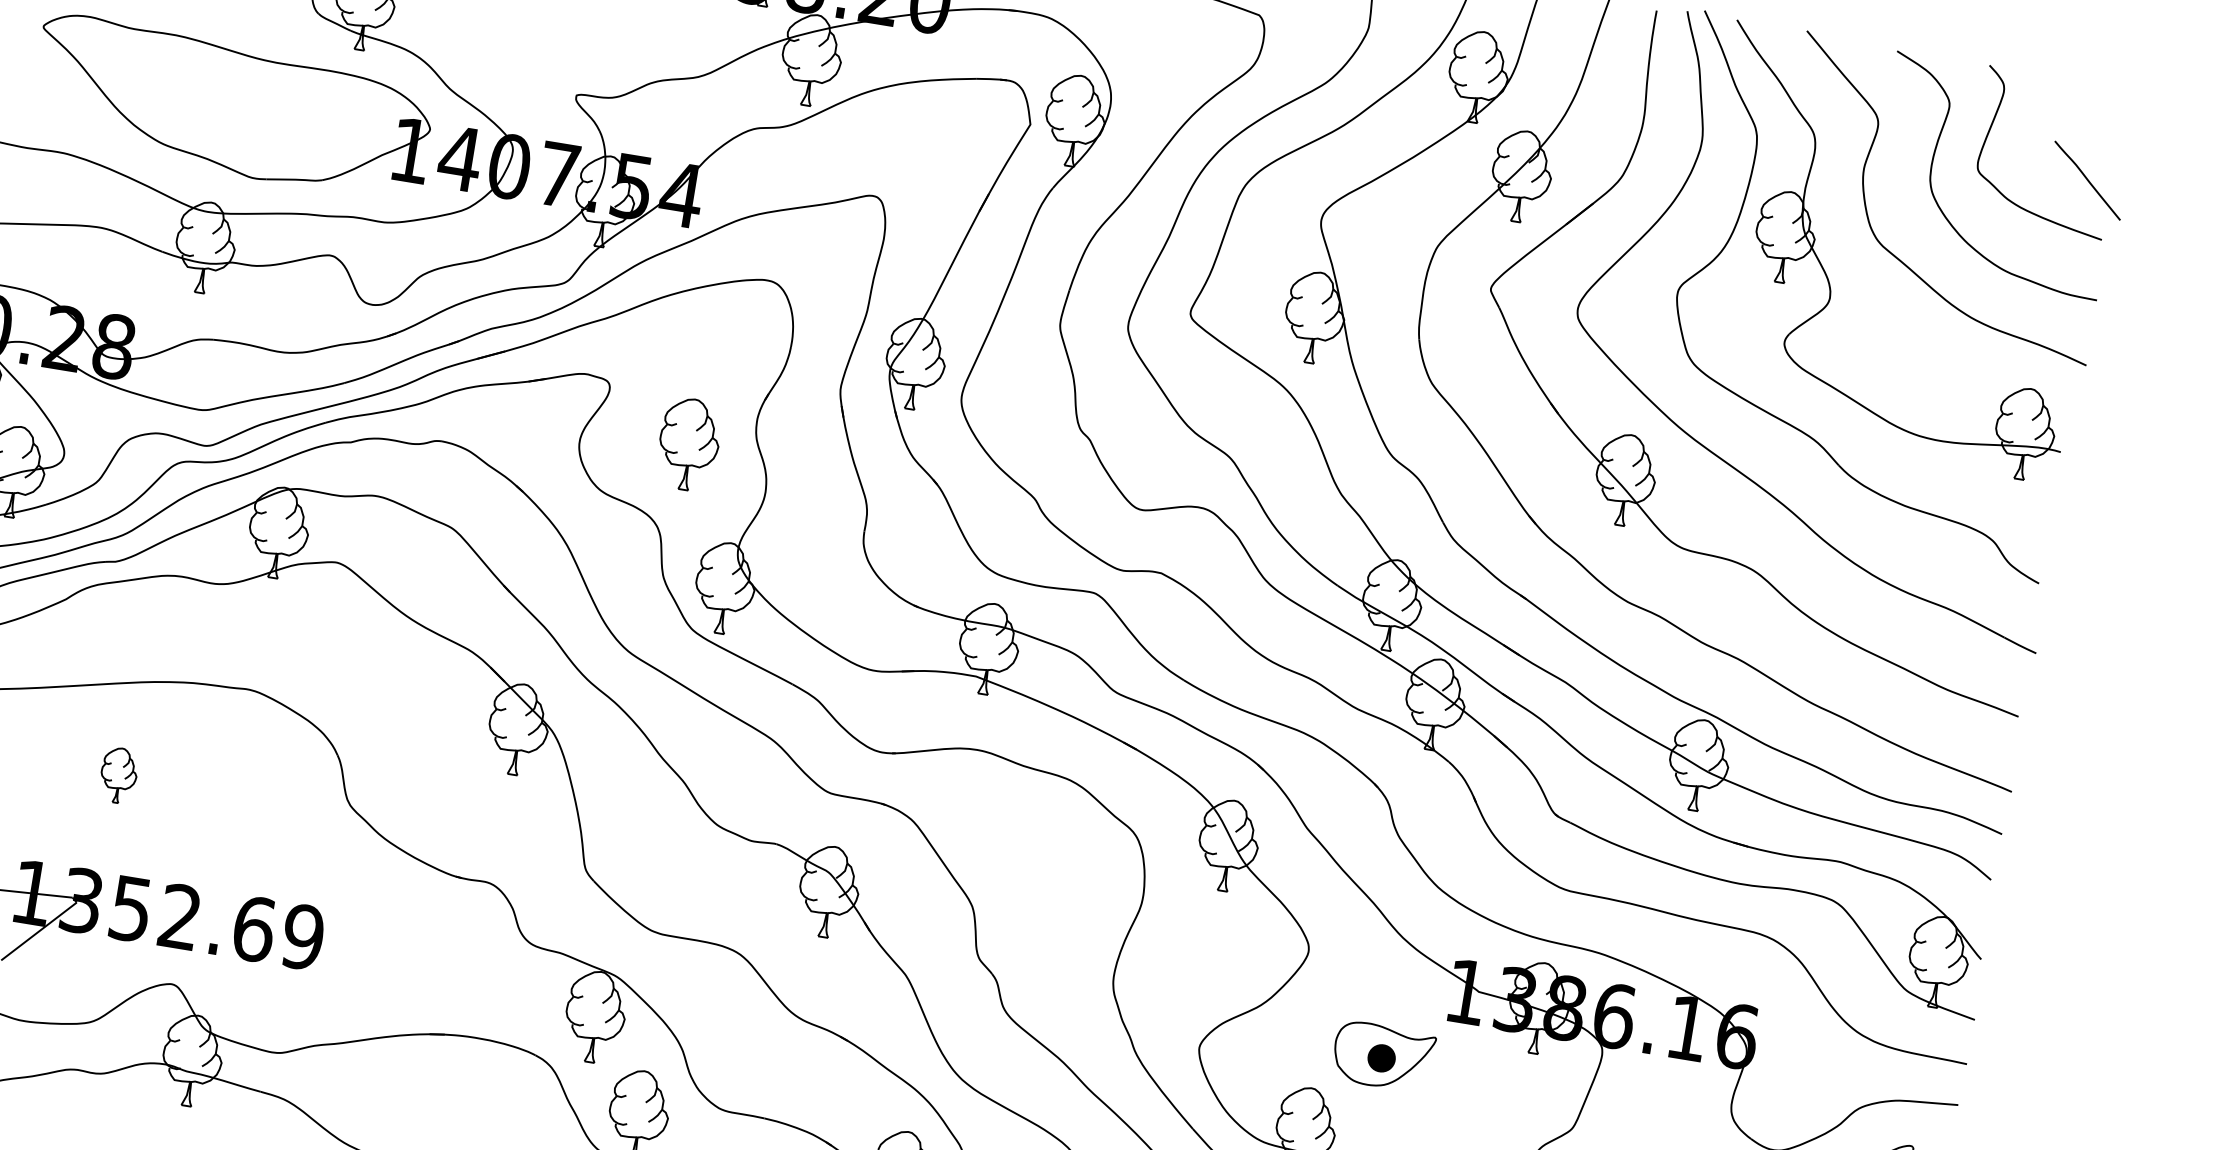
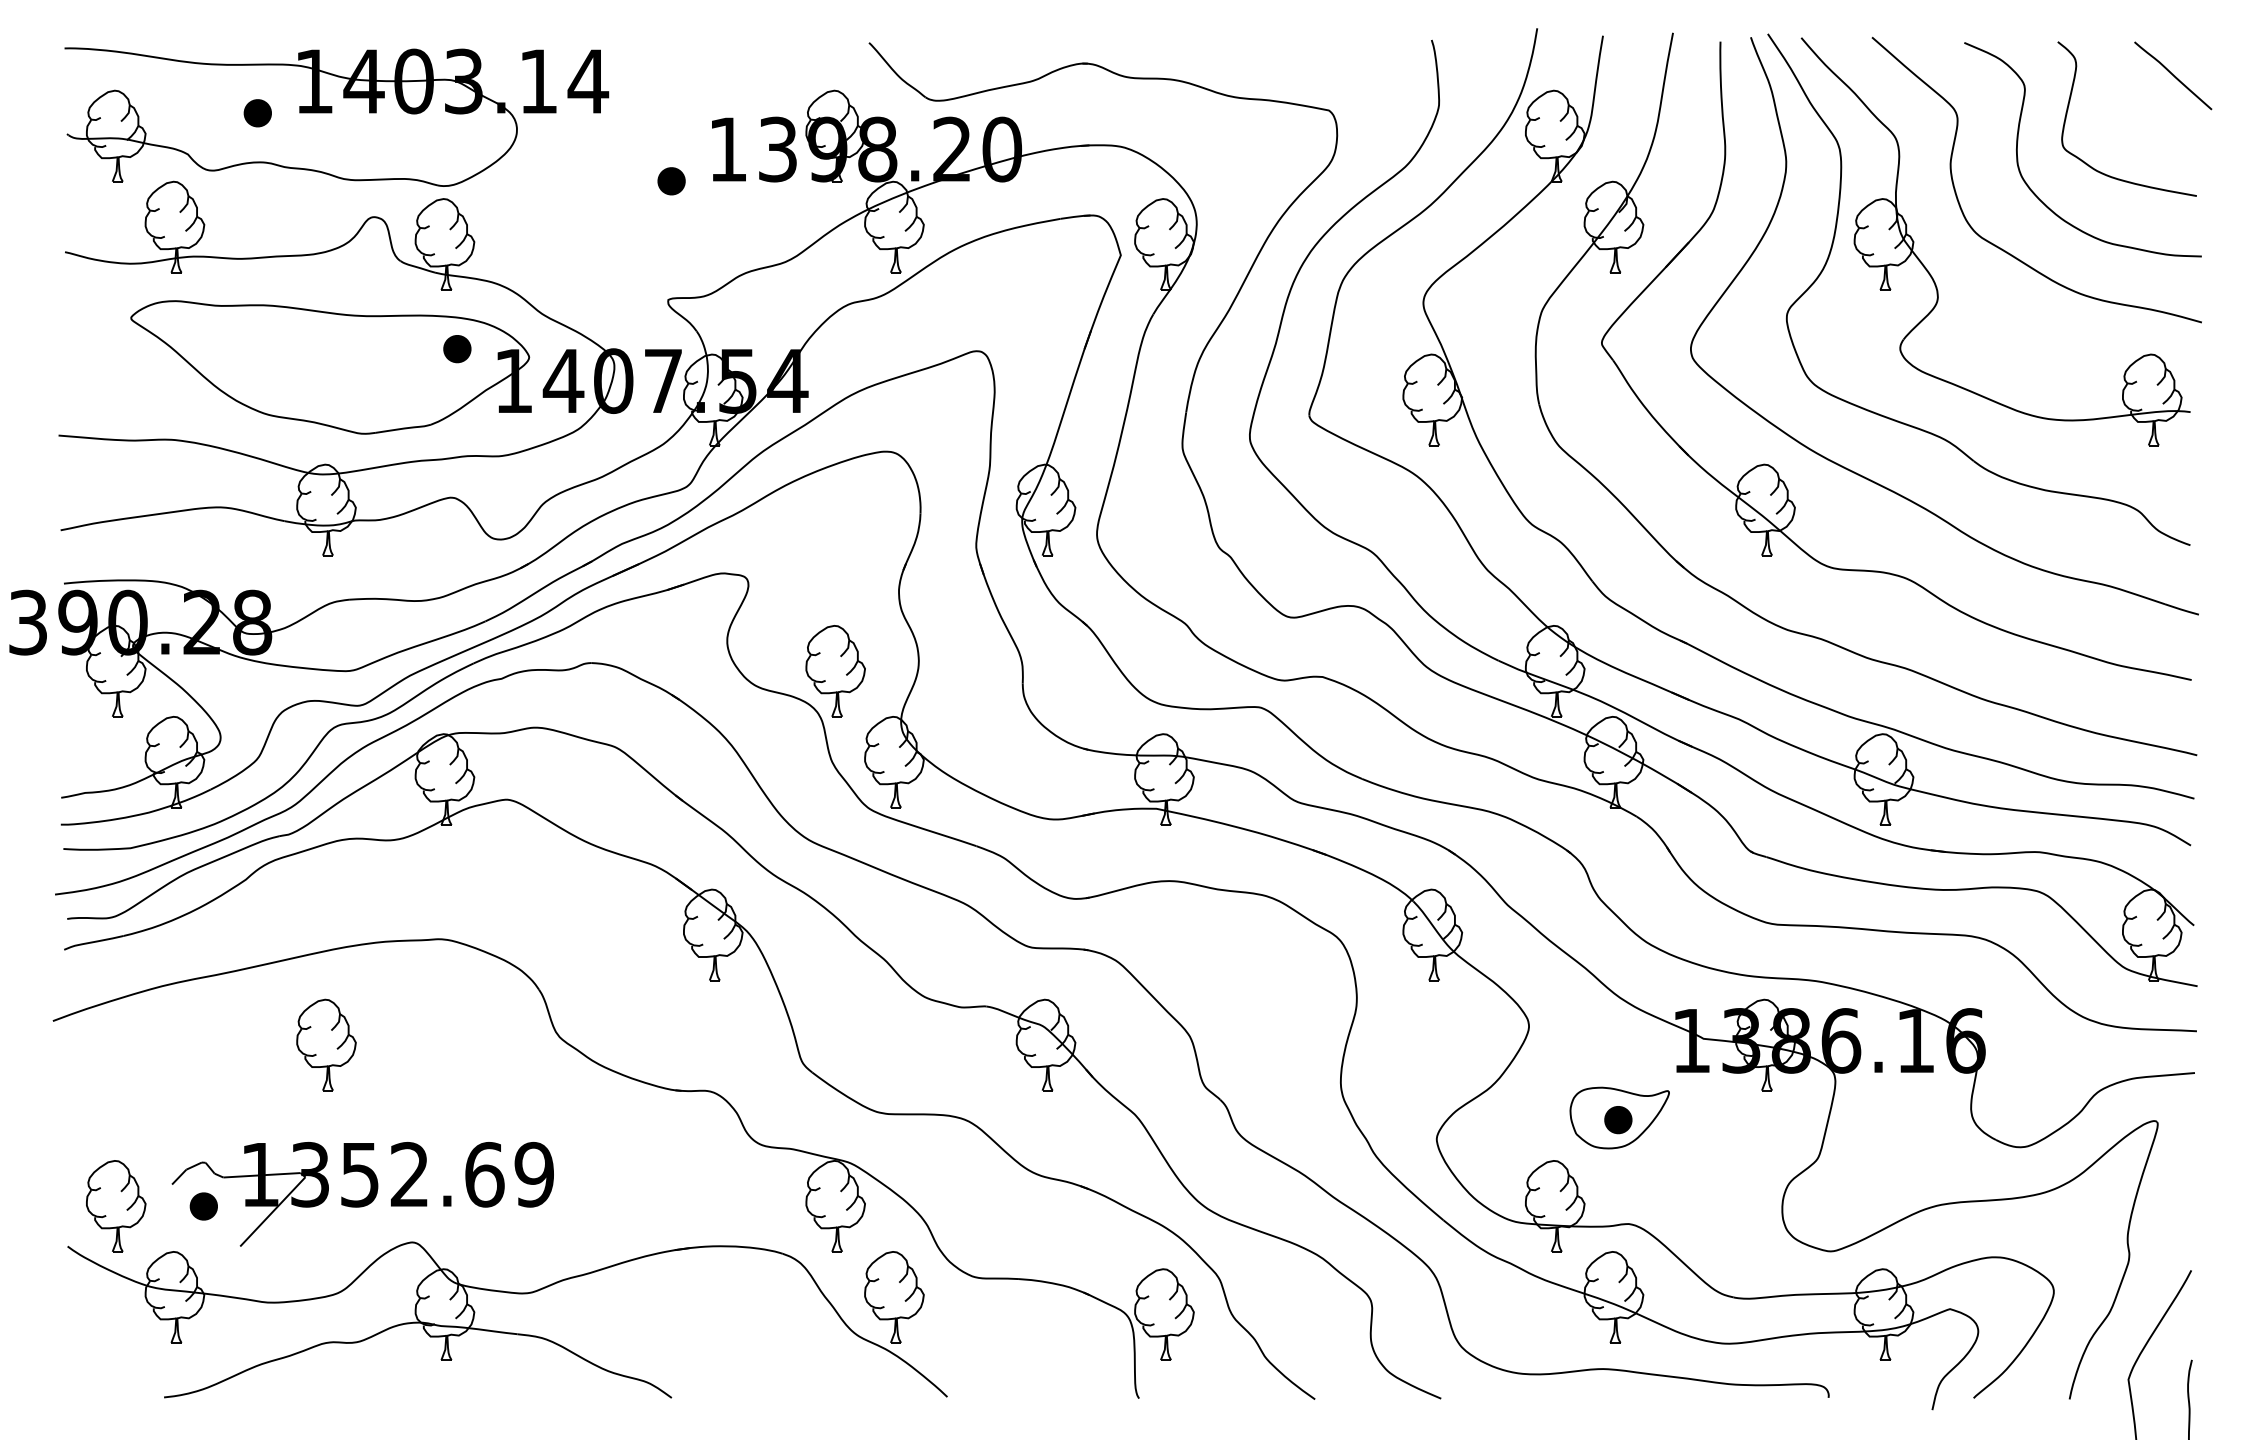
part: (360, 110) -> (457, 349), added
curve: (2087, 180) -> (2173, 75), moved
part: (688, 444) -> (835, 671), moved
part: (118, 775) -> (326, 1044), size x1.67

